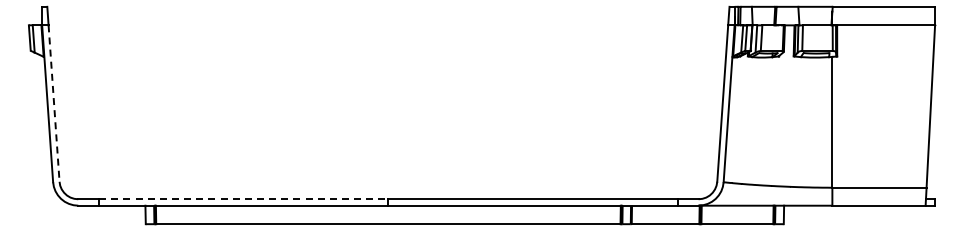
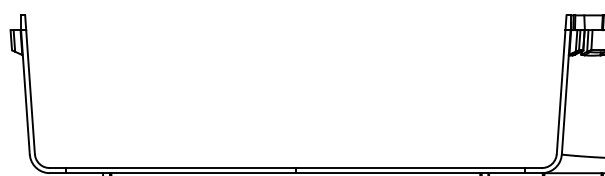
line: (54, 104) -> (30, 92), dashed -> solid
line: (243, 199) -> (180, 168), dashed -> solid

